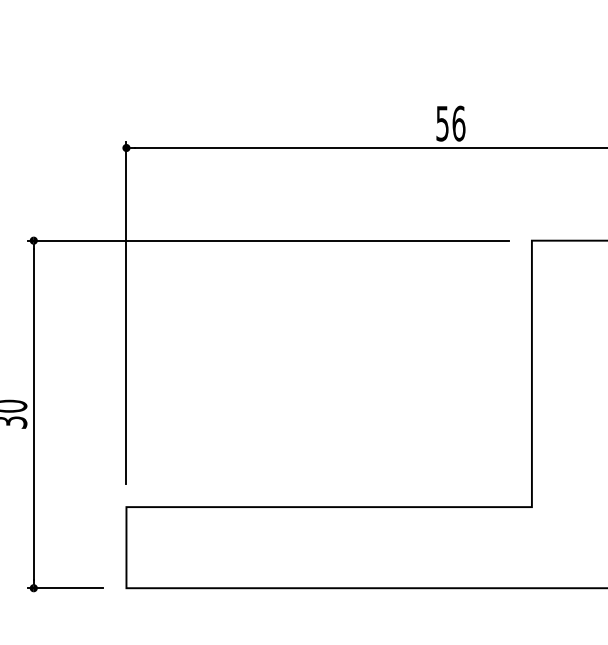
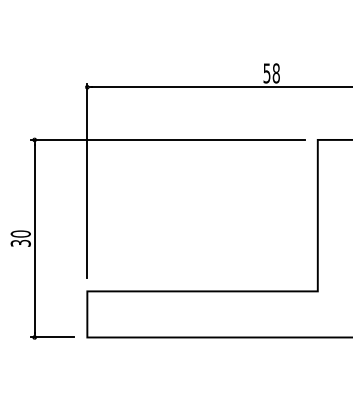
text: (459, 123) -> (276, 73), 56 -> 58

